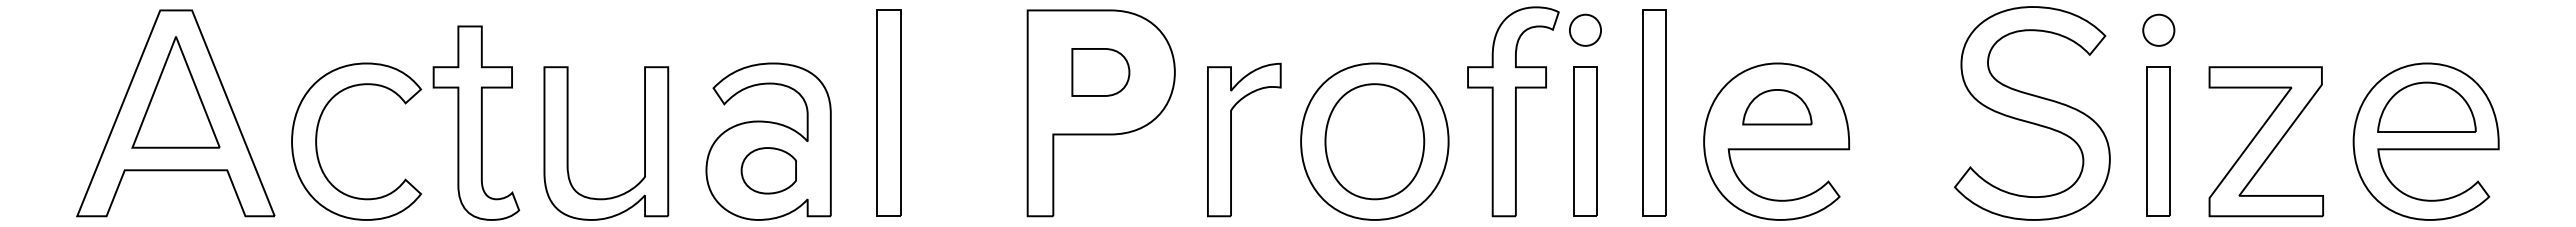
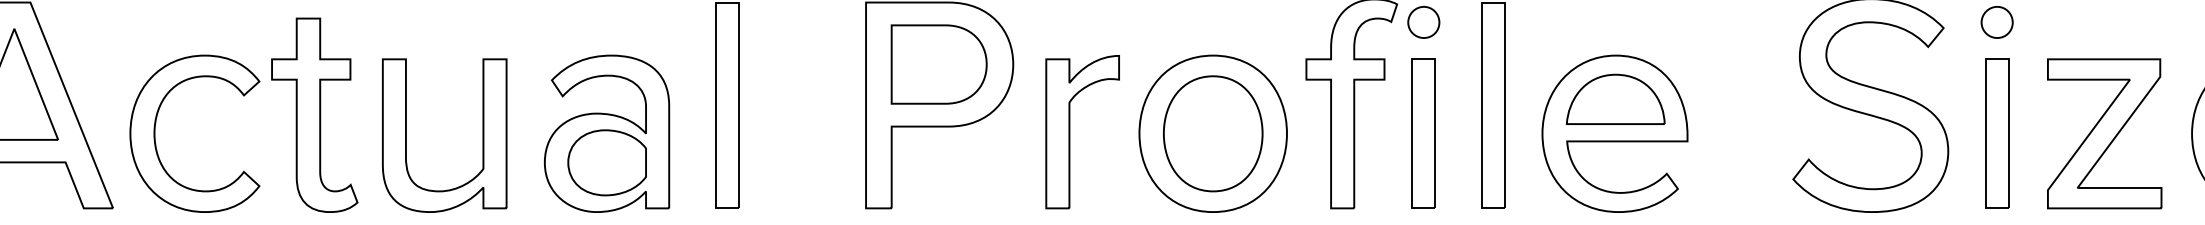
part: (1100, 72) -> (938, 64), size x1.67
part: (1777, 106) -> (1615, 98), size x1.43
part: (768, 170) -> (606, 162), size x1.43

